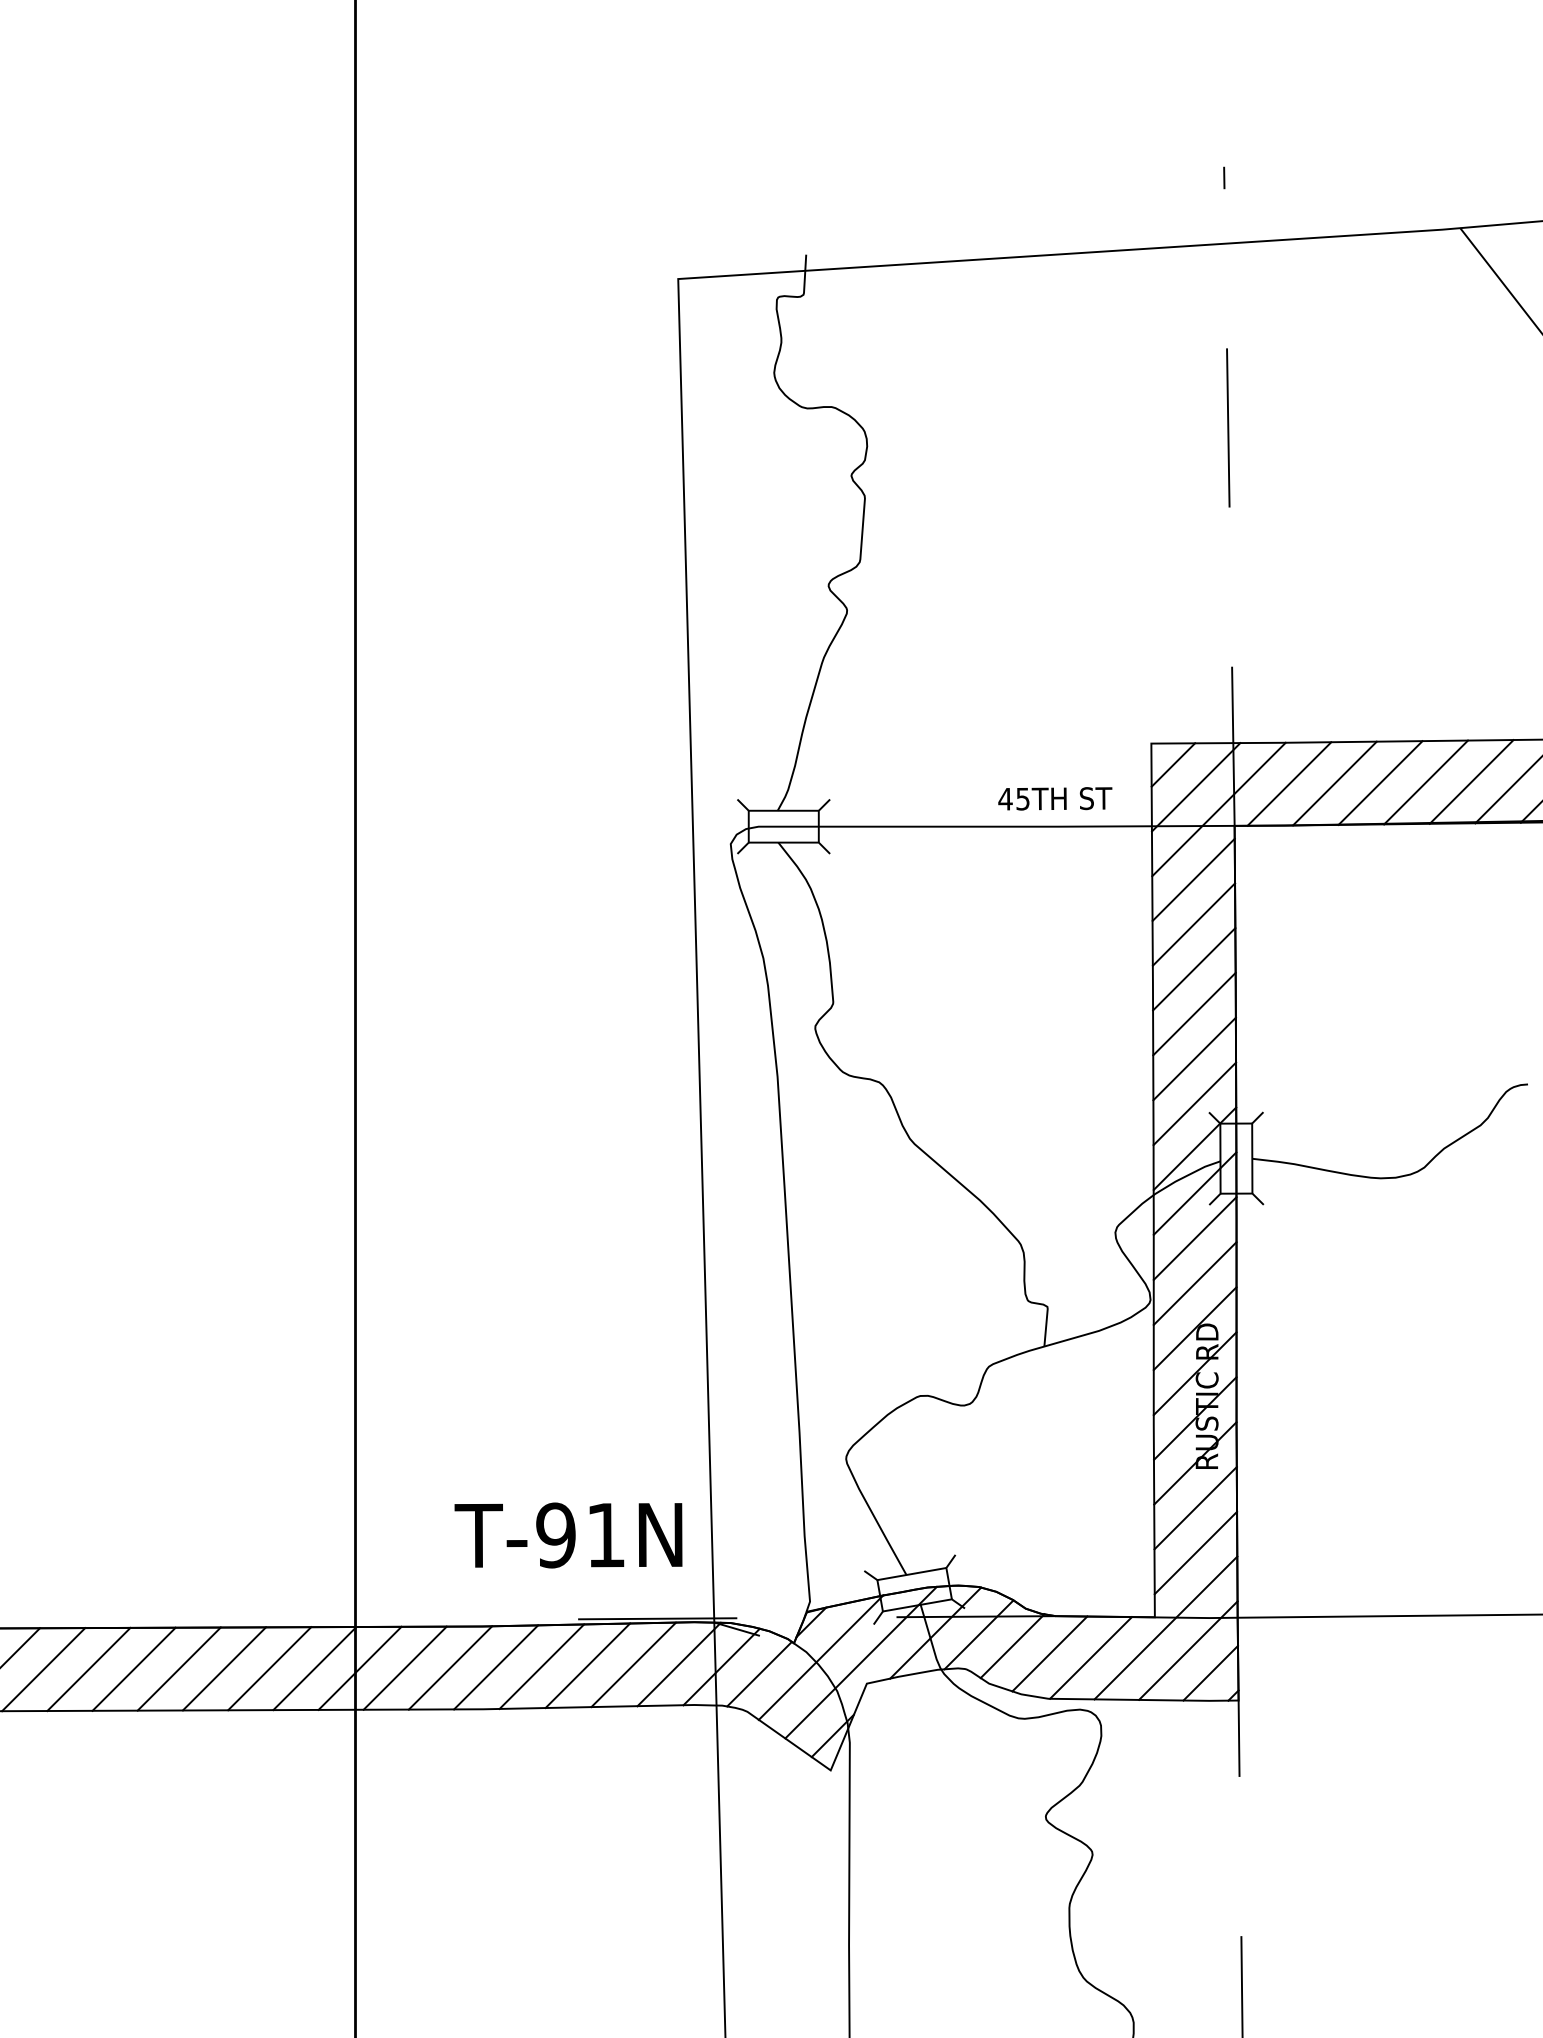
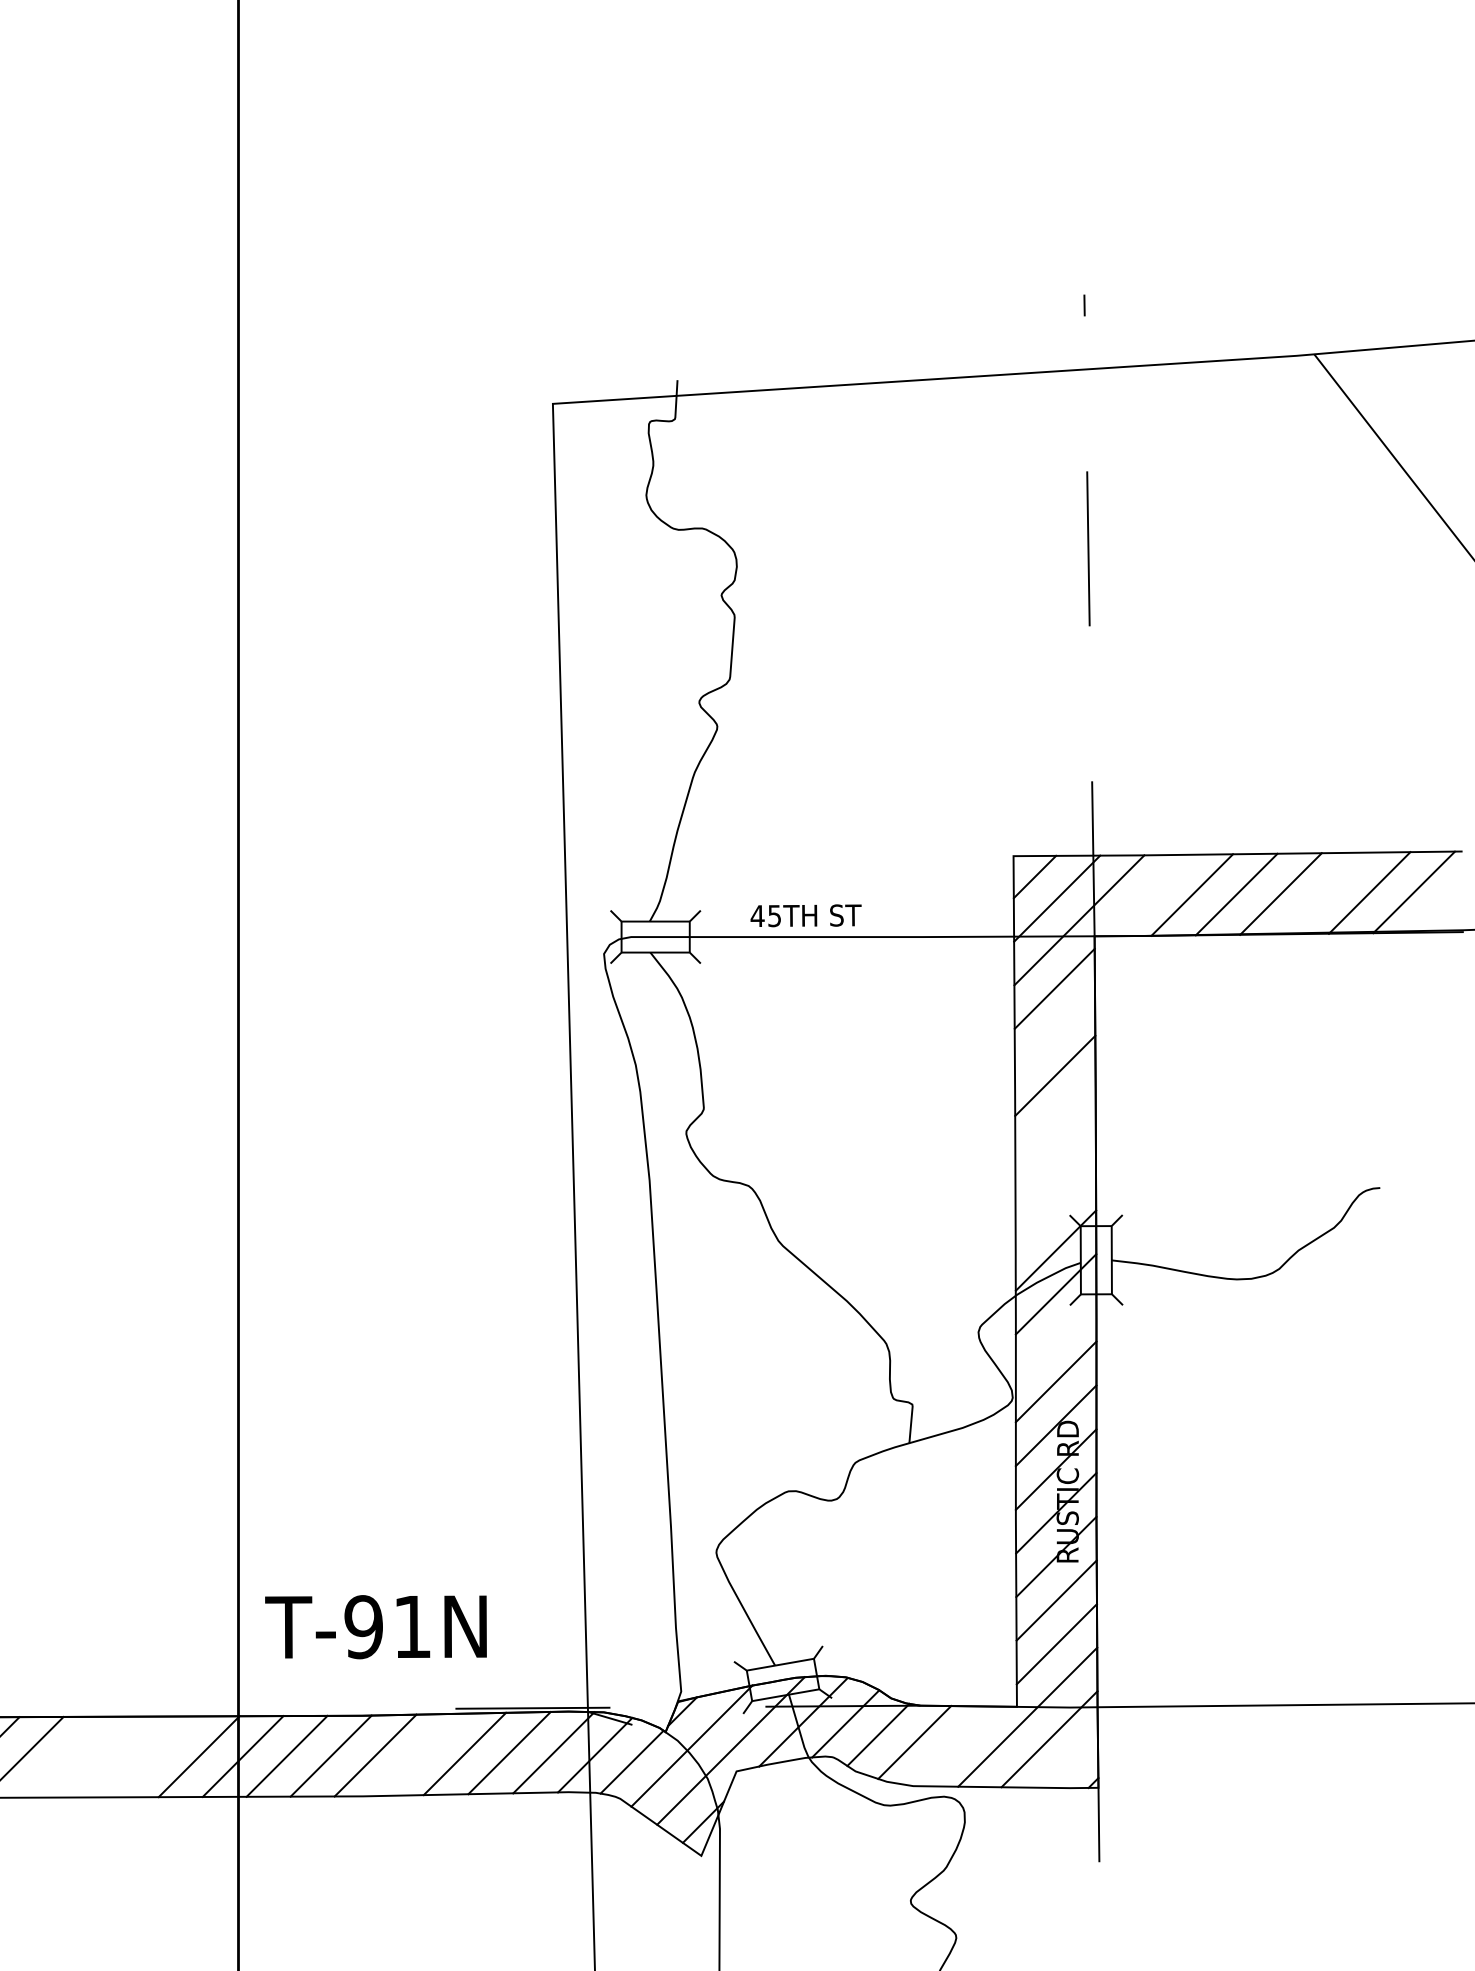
line: (1471, 781) -> (1325, 893), removed
line: (1289, 783) -> (1148, 895), removed
text: (1055, 798) -> (806, 915), moved
line: (1193, 924) -> (1054, 1032), removed
line: (1194, 1013) -> (1055, 1118), removed
line: (1194, 1058) -> (1055, 1162), removed
line: (1194, 1103) -> (1055, 1206), removed
line: (1194, 1238) -> (1055, 1338), removed
text: (568, 1535) -> (375, 1627), moved
line: (1090, 1657) -> (954, 1745), removed
line: (541, 1666) -> (419, 1754), removed
line: (178, 1668) -> (66, 1756), removed
line: (224, 1668) -> (111, 1756), removed
line: (269, 1668) -> (154, 1756), removed
line: (1210, 1672) -> (1071, 1760), removed

